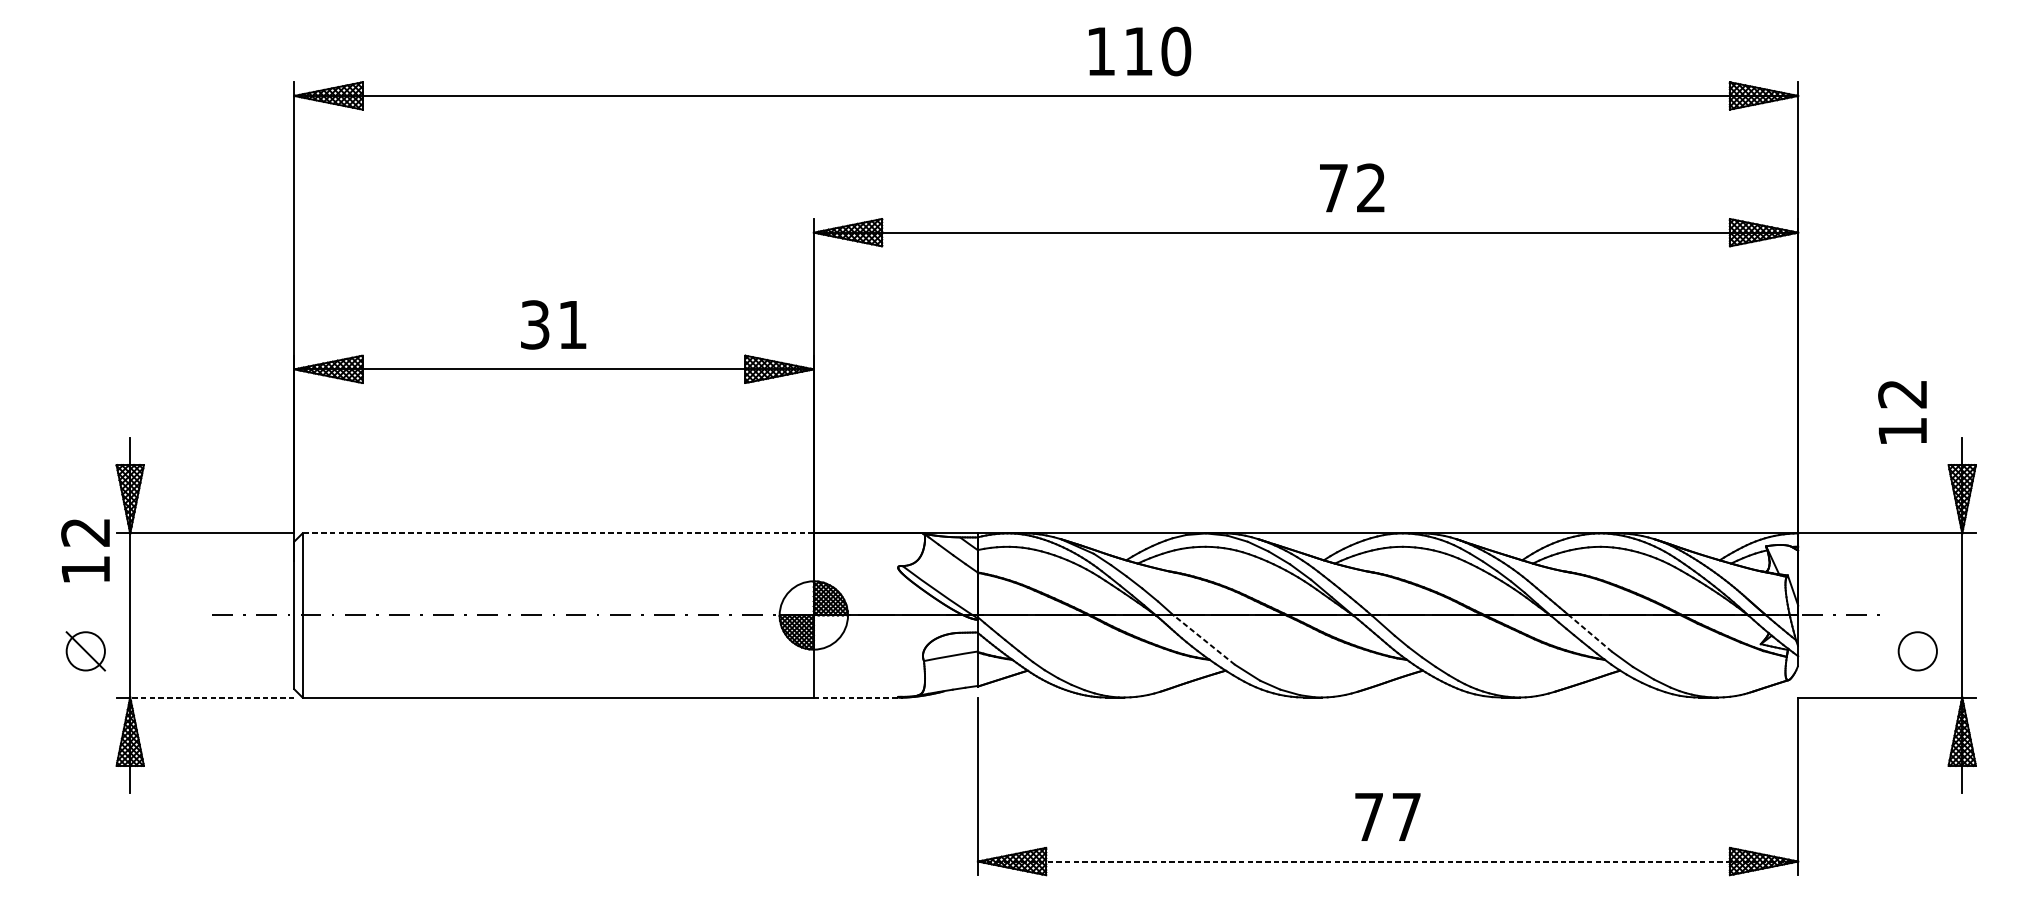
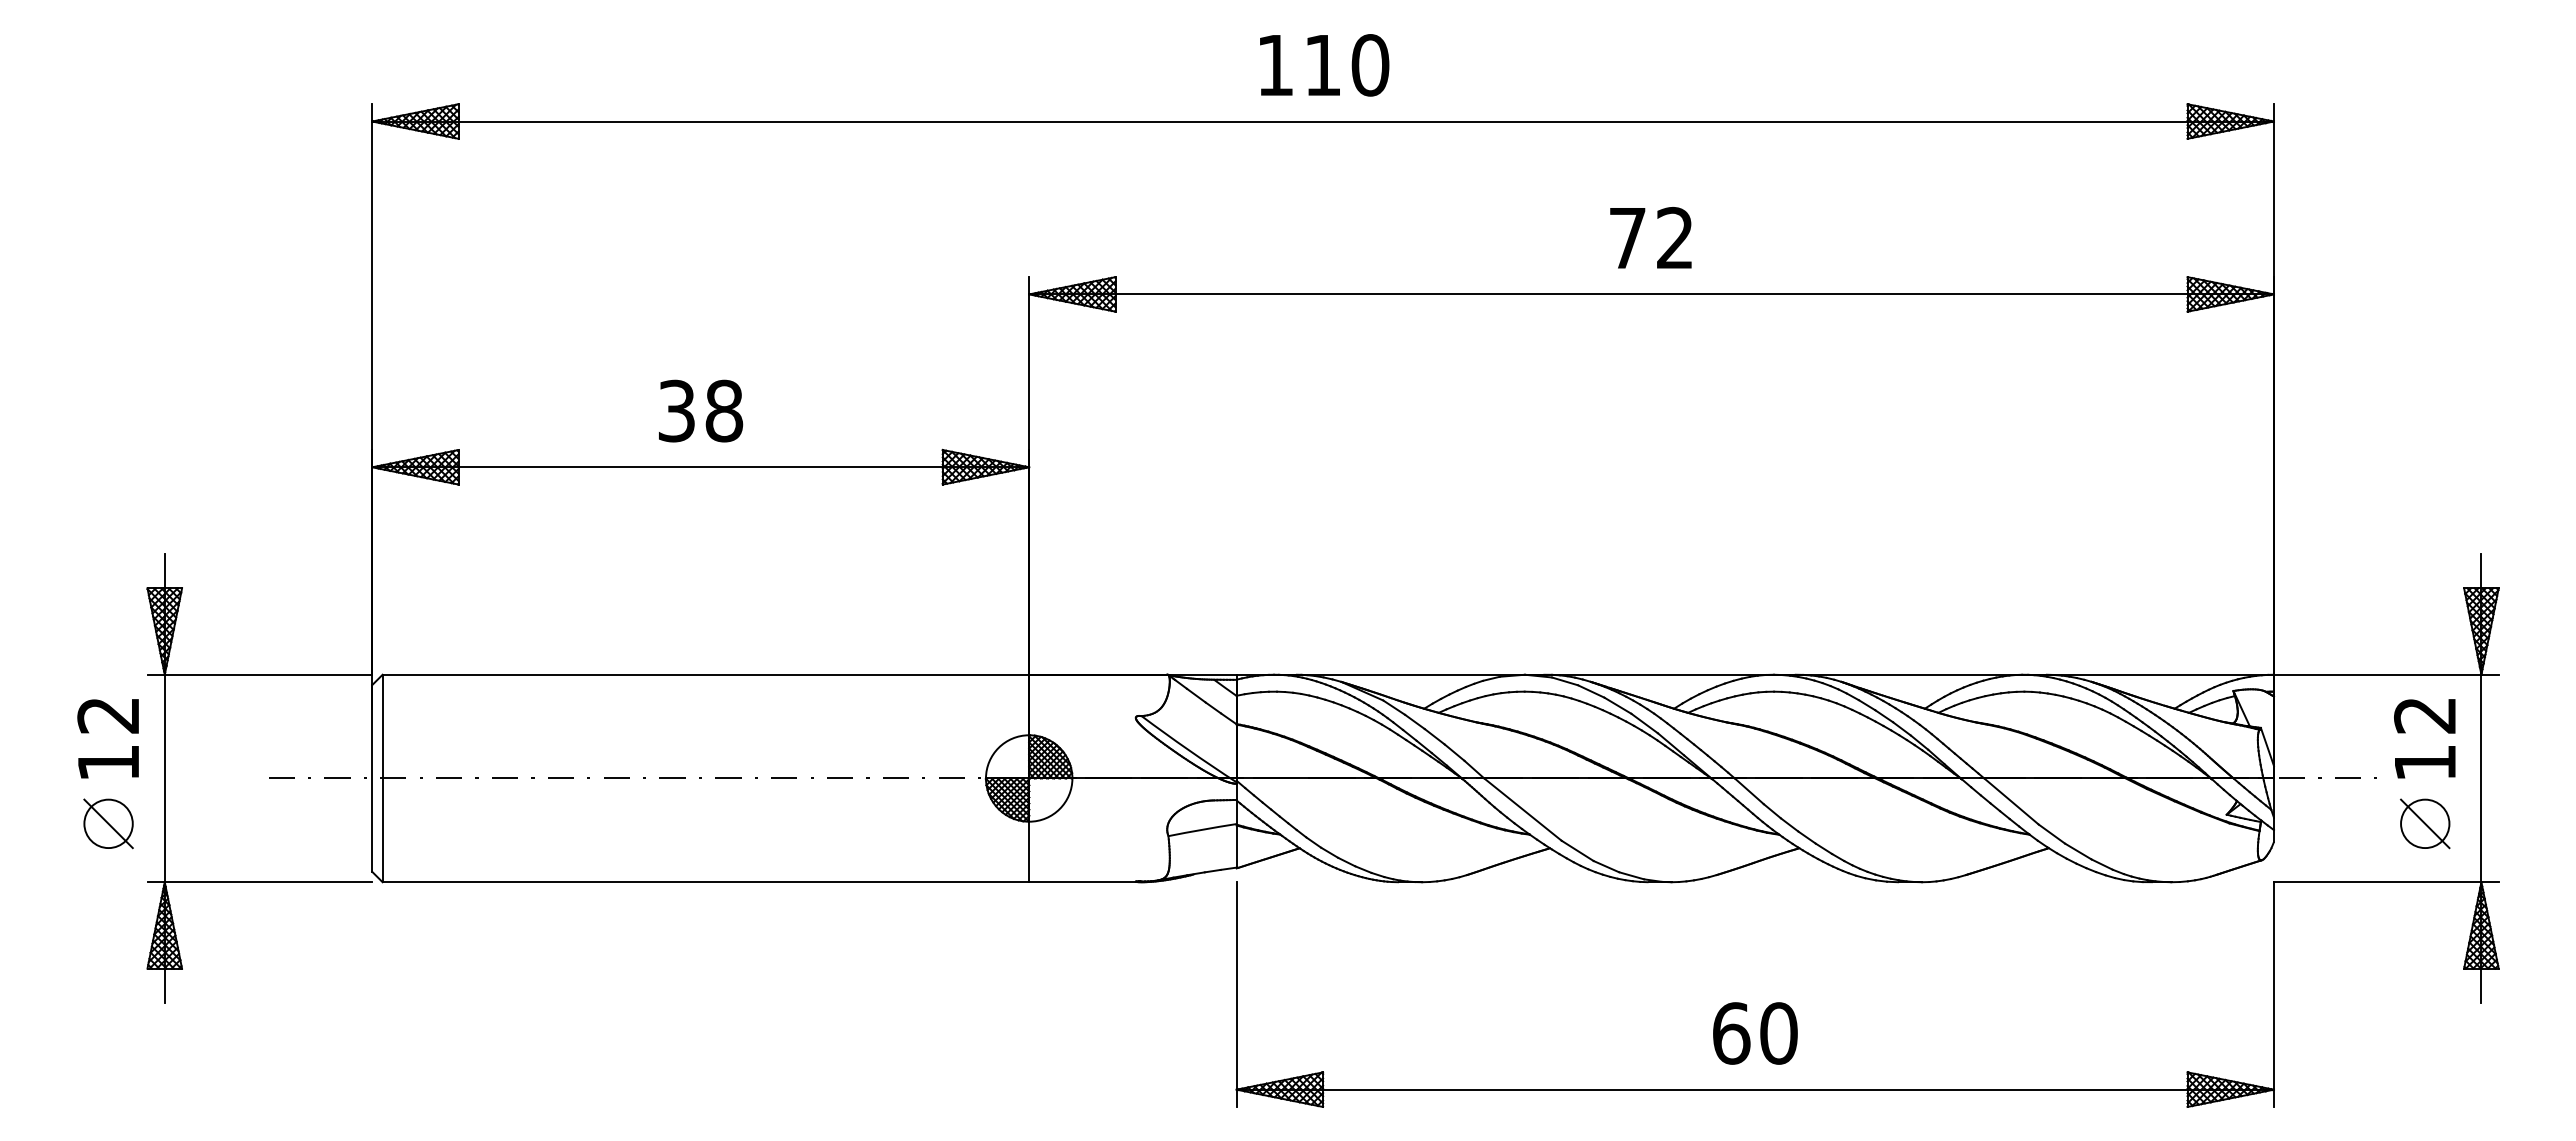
text: (1139, 51) -> (1324, 65), moved
text: (1351, 187) -> (1650, 237), moved
text: (572, 324) -> (724, 410), 31 -> 38
text: (1902, 412) -> (2424, 738), moved
line: (557, 533) -> (705, 674), dashed -> solid
text: (84, 550) -> (107, 738), moved
line: (1590, 633) -> (2011, 801), dashed -> solid
line: (1203, 640) -> (1522, 809), dashed -> solid
line: (1918, 651) -> (2425, 823), added
line: (212, 697) -> (268, 882), dashed -> solid
line: (859, 697) -> (1086, 882), dashed -> solid
text: (1388, 817) -> (1755, 1033), 77 -> 60
line: (1388, 861) -> (1755, 1089), dashed -> solid

